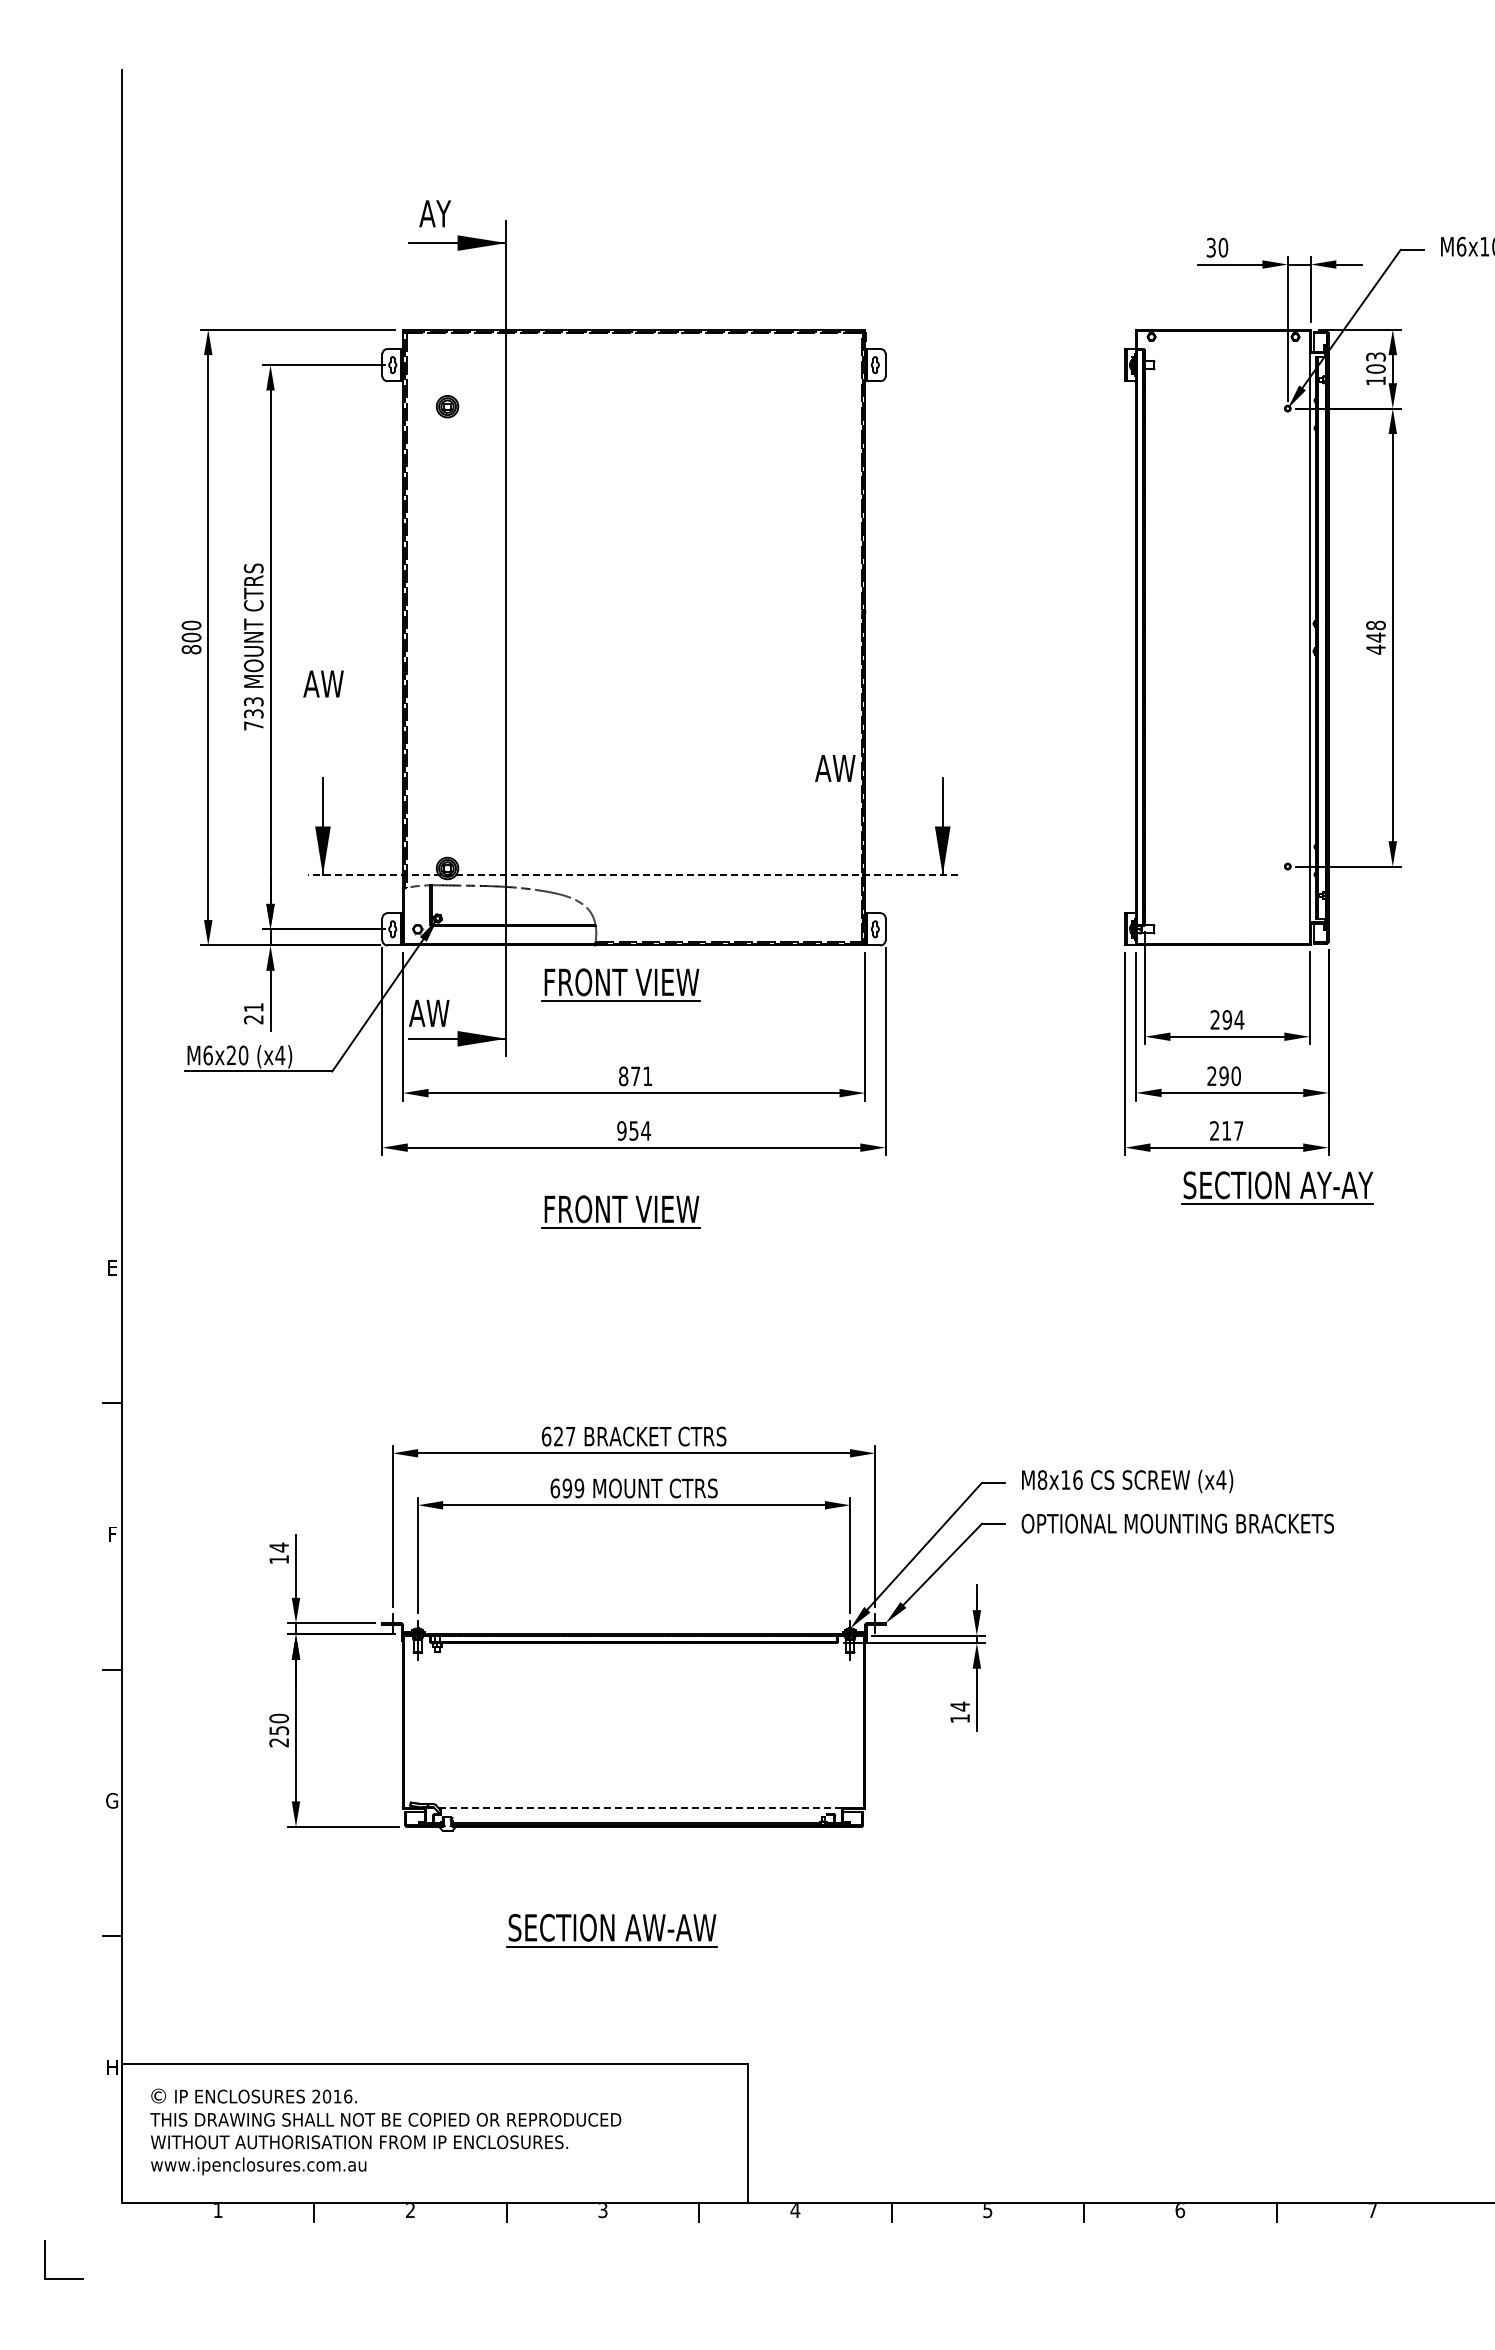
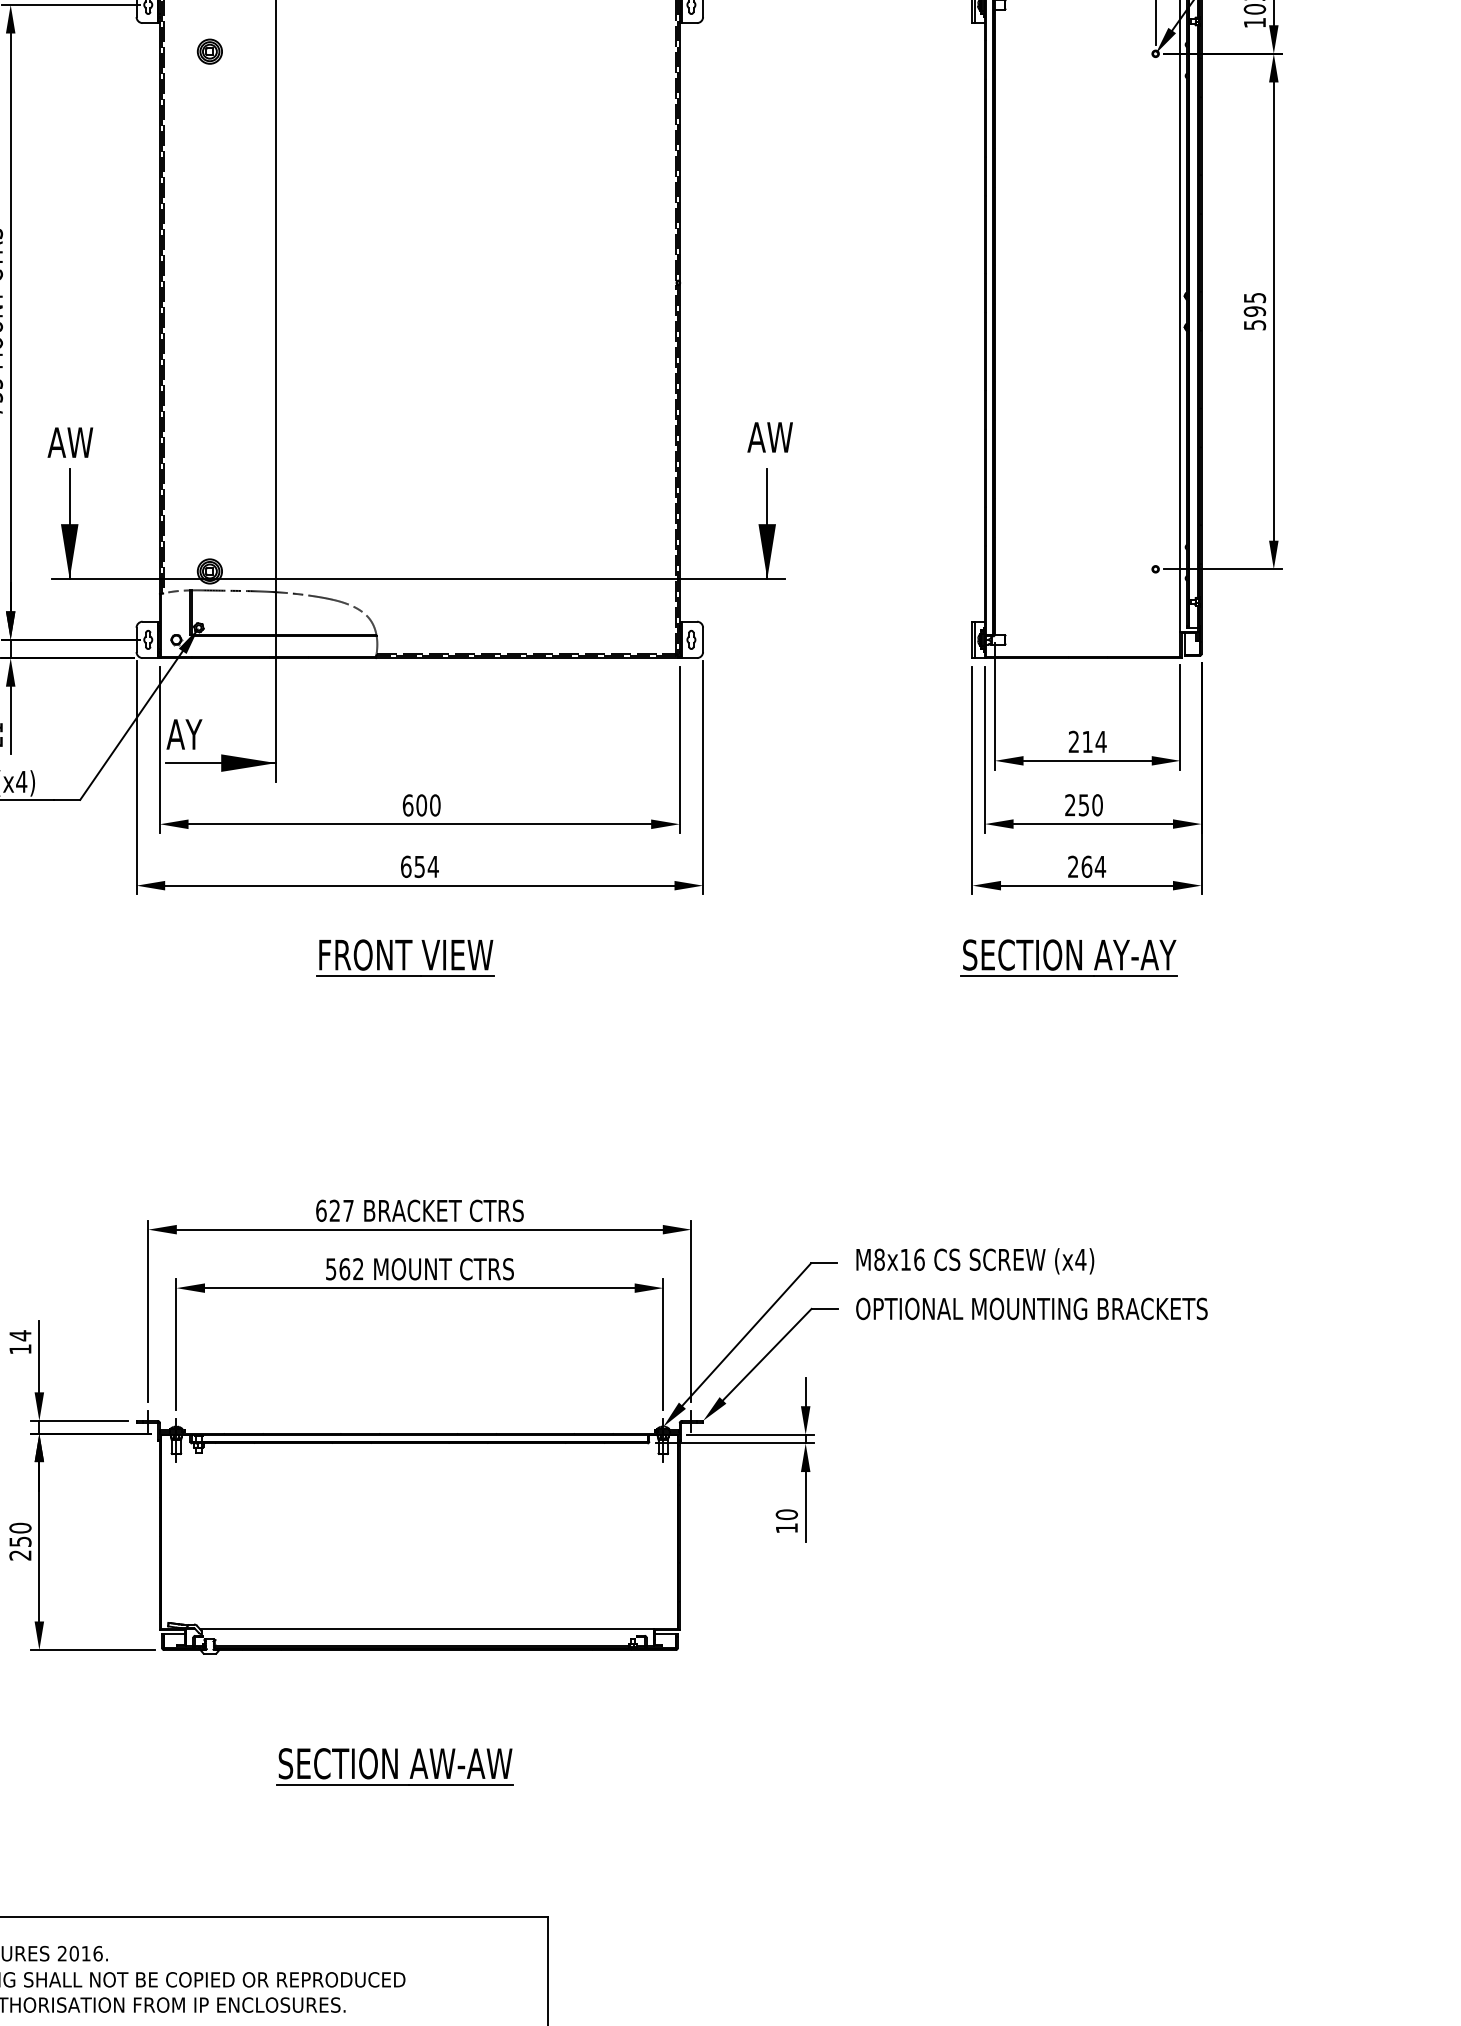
text: (1375, 637) -> (1254, 311), 448 -> 595
text: (323, 683) -> (70, 442), moved
text: (835, 768) -> (770, 437), moved
line: (632, 875) -> (418, 579), dashed -> solid
part: (620, 984) -> (404, 702), removed
text: (437, 1012) -> (198, 733), AW -> AY
text: (1227, 1019) -> (1087, 741), 294 -> 214
text: (1223, 1075) -> (1083, 804), 290 -> 250
text: (635, 1076) -> (421, 805), 871 -> 600
text: (621, 1130) -> (405, 866), 954 -> 654
text: (1232, 1130) -> (1093, 866), 217 -> 264
part: (1277, 1187) -> (1068, 957), moved
text: (567, 1488) -> (344, 1269), 699 -> 562
text: (960, 1706) -> (787, 1514), 14 -> 10
line: (640, 1807) -> (427, 1628), dashed -> solid

